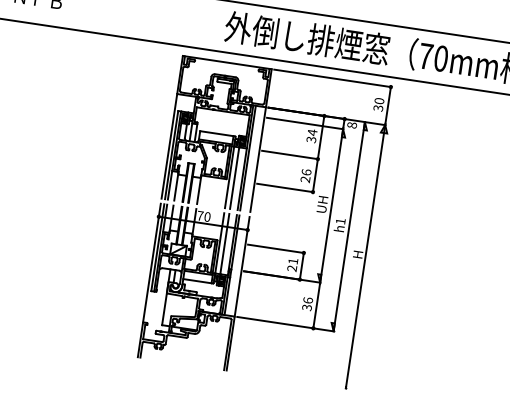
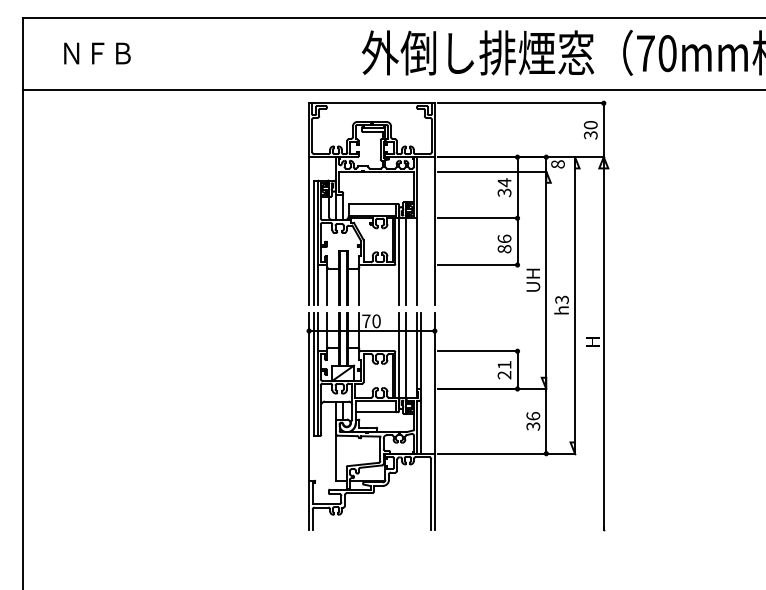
line: (248, 158) -> (420, 231), removed
text: (305, 179) -> (504, 249), 26 -> 86
text: (340, 221) -> (561, 299), h1 -> h3

